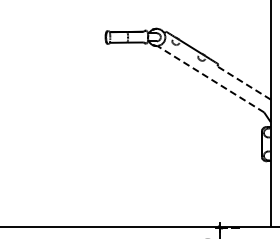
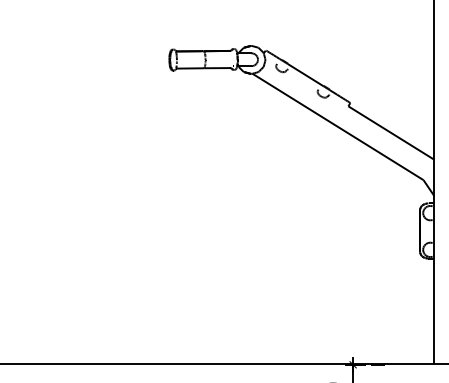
line: (210, 79) -> (337, 127), dashed -> solid
line: (244, 83) -> (392, 133), dashed -> solid

